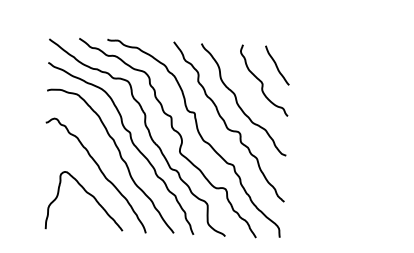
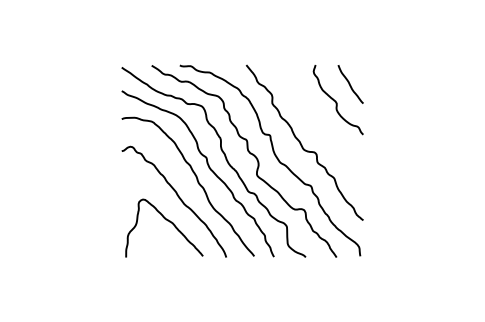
curve: (237, 100) -> (312, 120), removed

